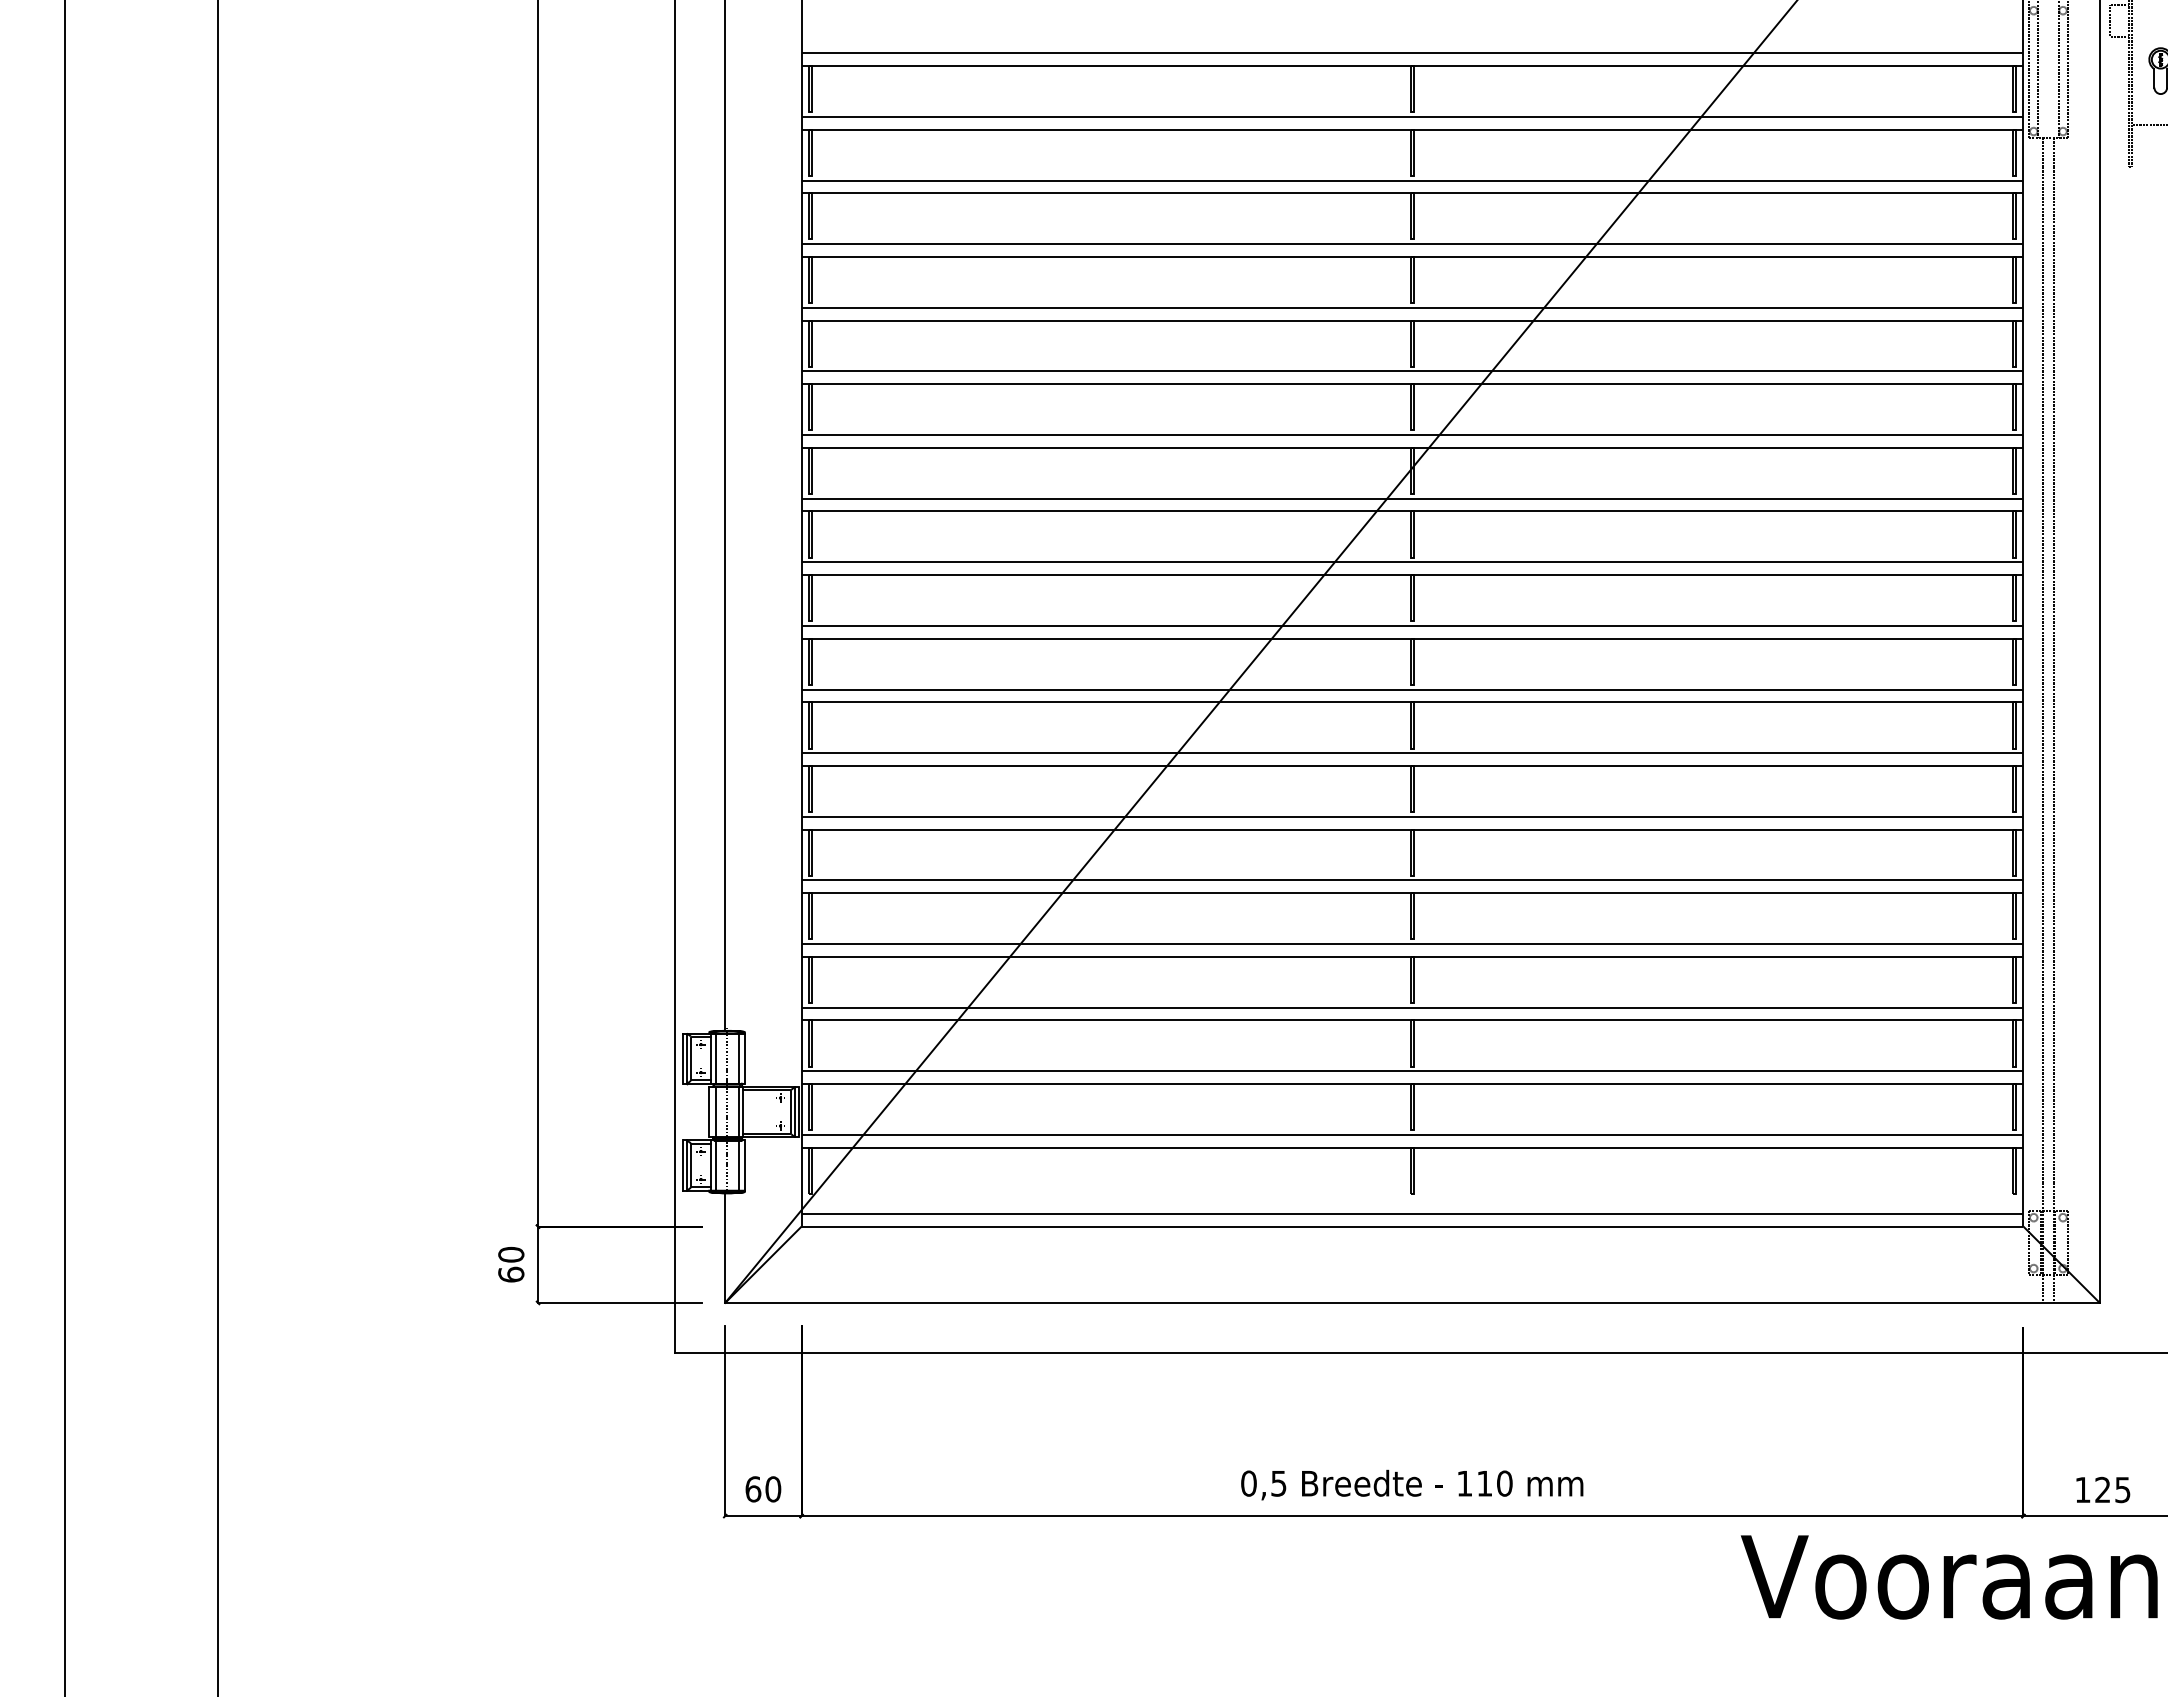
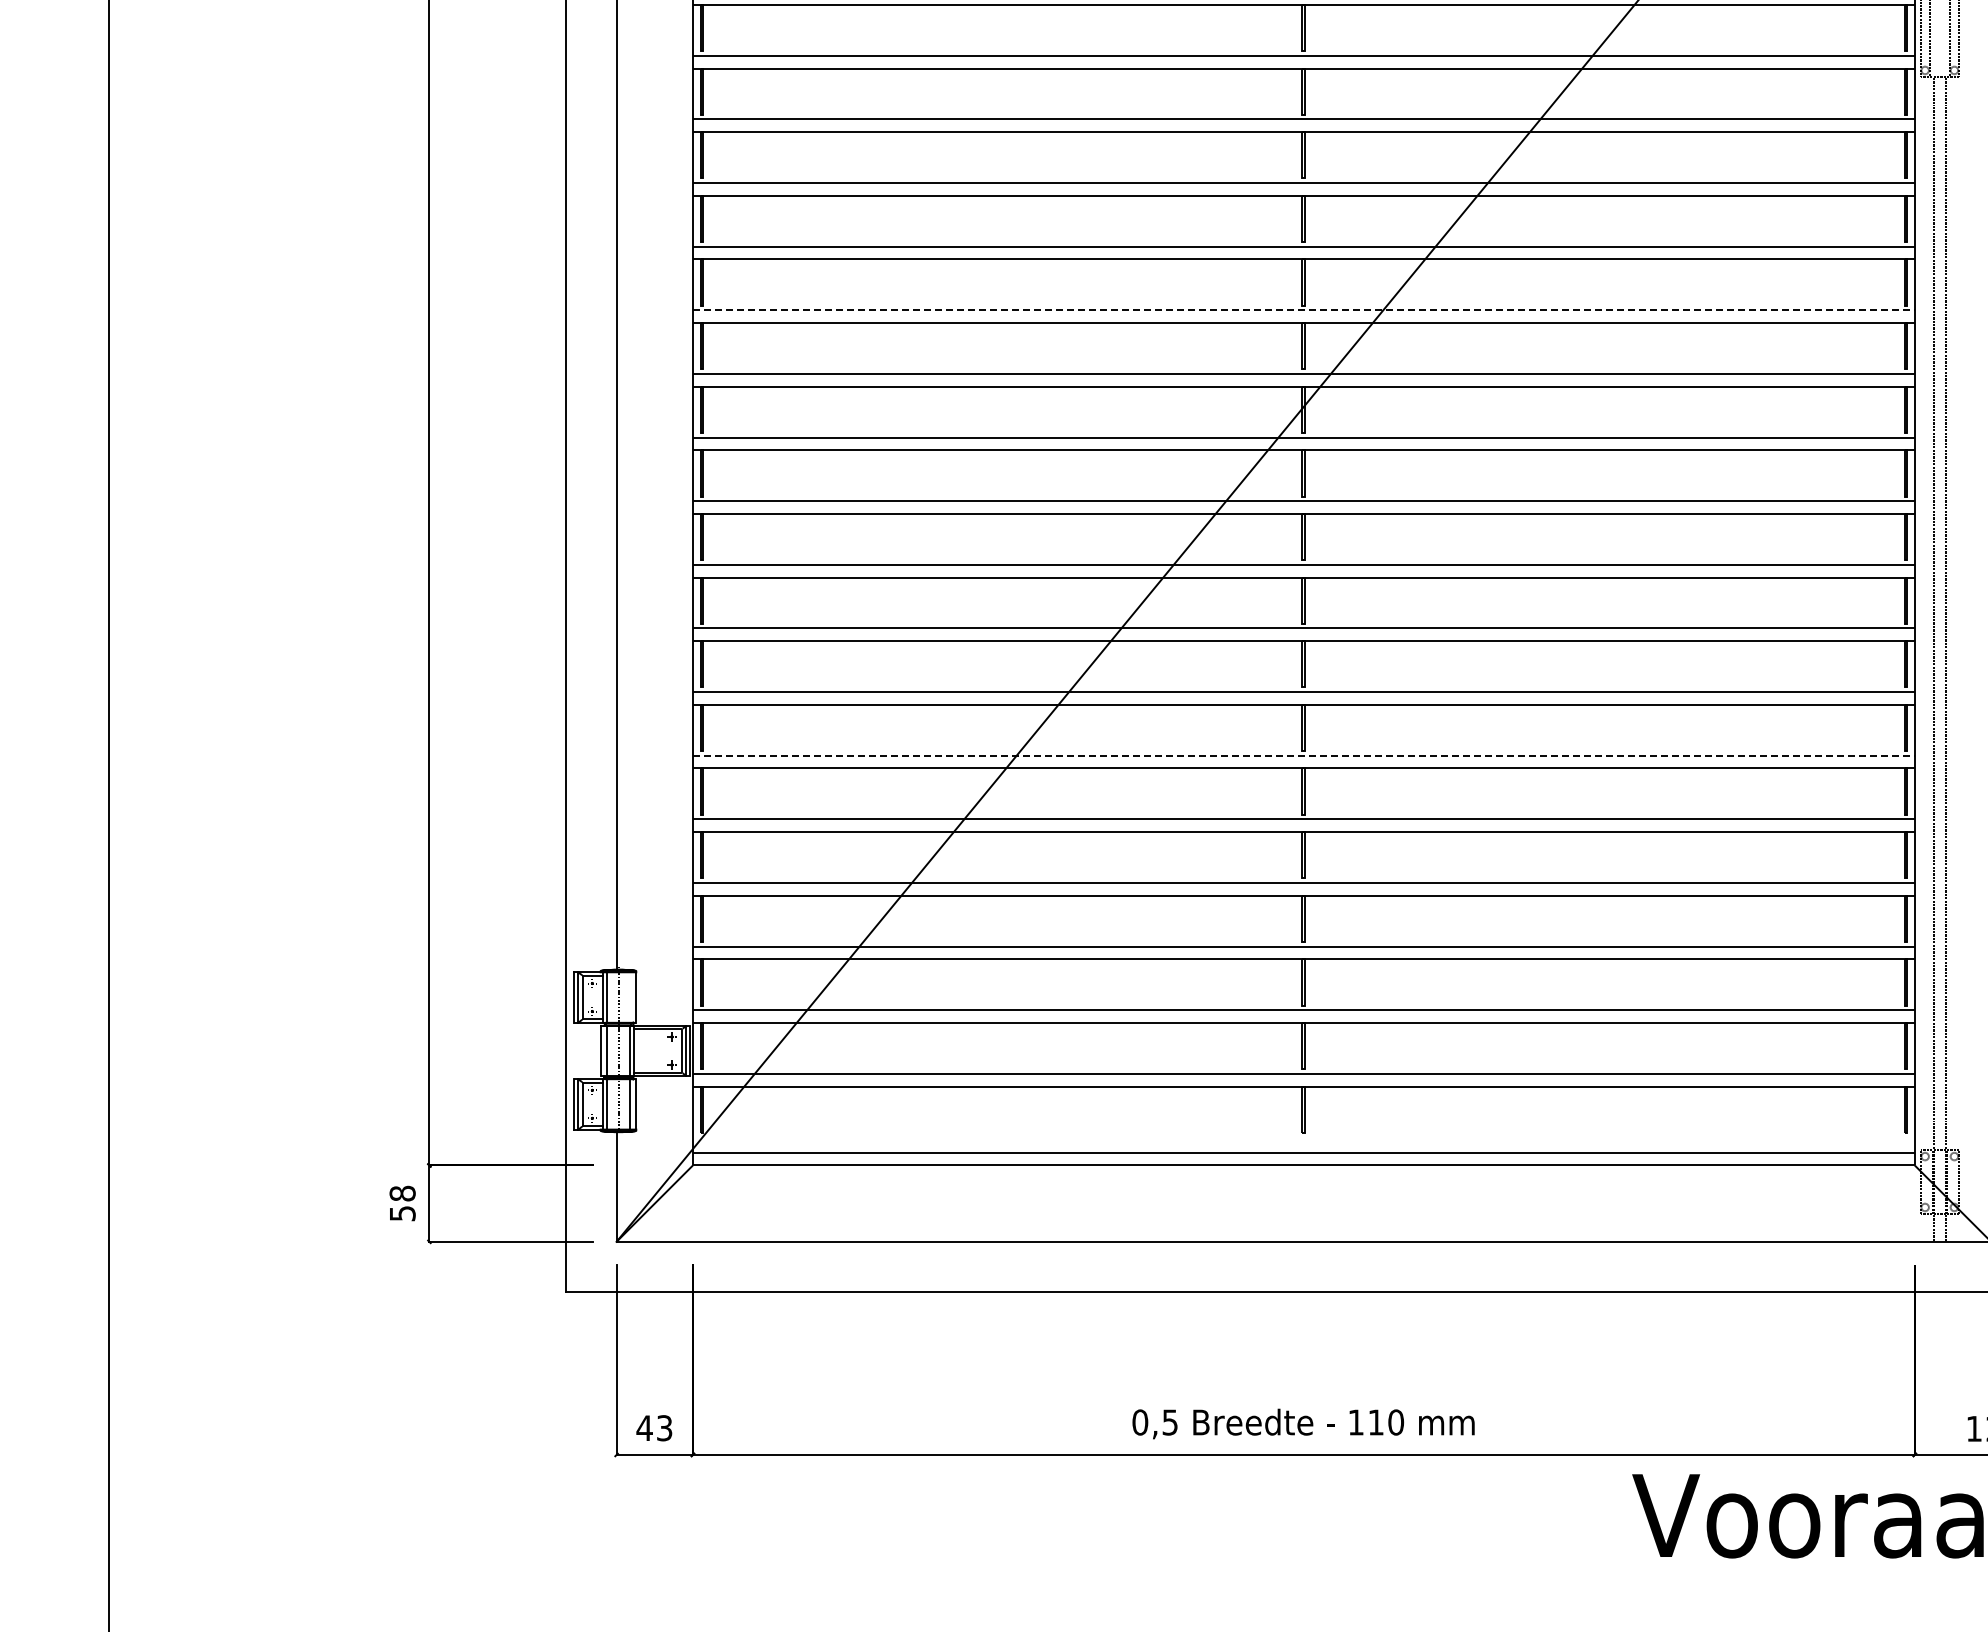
line: (1412, 371) -> (1303, 310), solid -> dashed
line: (1412, 816) -> (1303, 755), solid -> dashed
line: (738, 1058) -> (629, 997), removed
text: (511, 1264) -> (402, 1203), 60 -> 58
text: (763, 1489) -> (654, 1428), 60 -> 43

